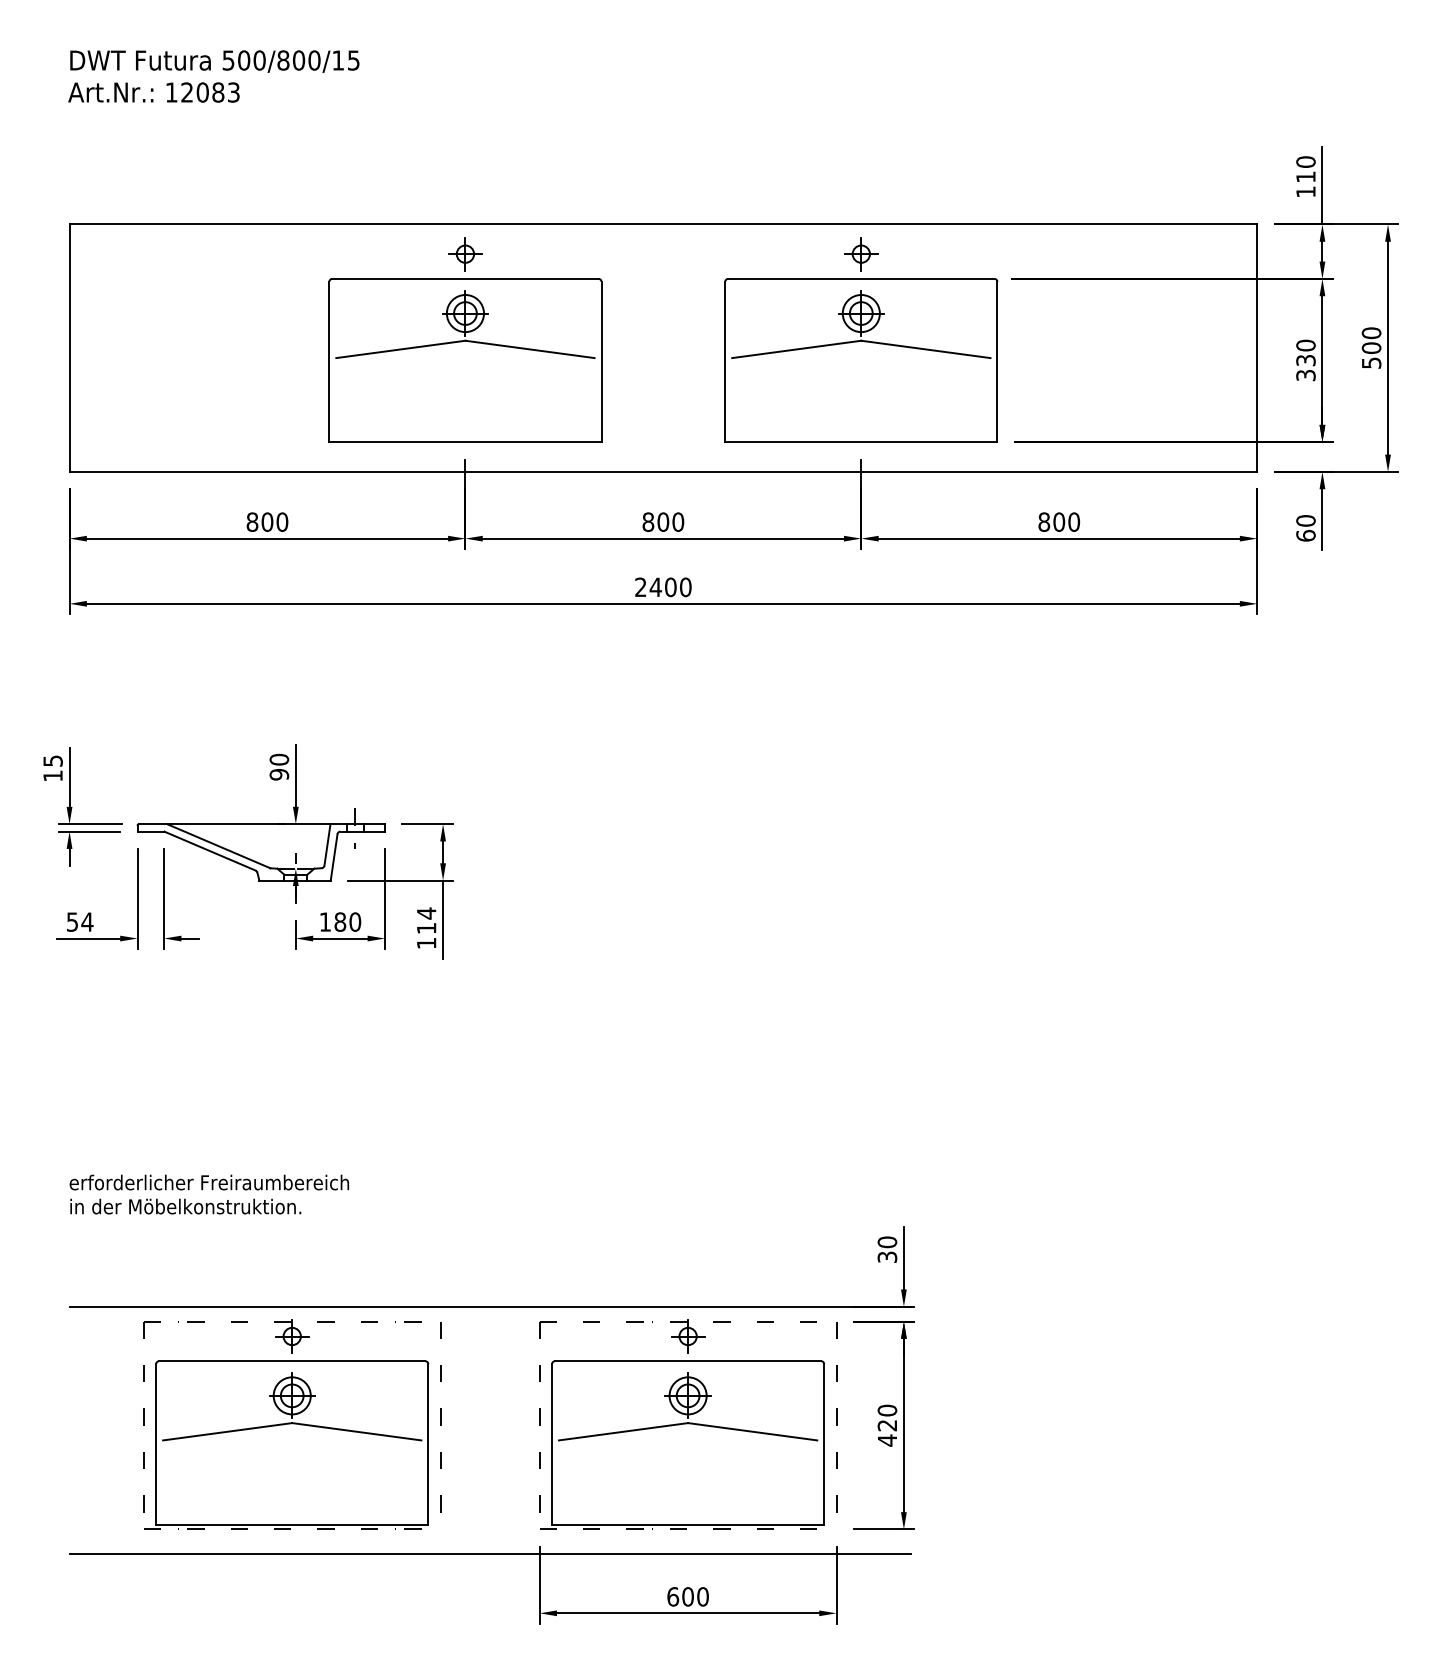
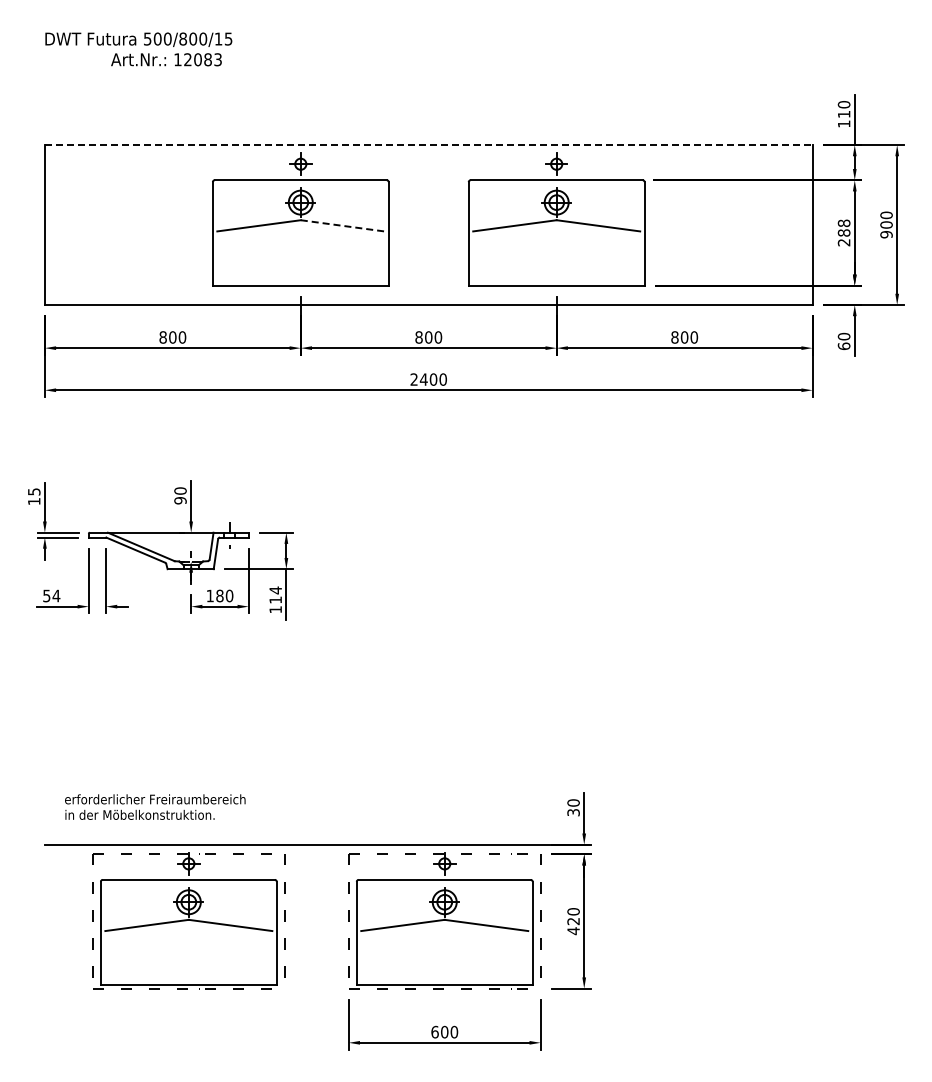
text: (154, 92) -> (166, 59), moved
line: (662, 225) -> (428, 145), solid -> dashed
line: (531, 348) -> (343, 225), solid -> dashed
text: (1304, 359) -> (843, 232), 330 -> 288
text: (1371, 362) -> (886, 234), 500 -> 900
text: (209, 1193) -> (155, 806), moved
line: (489, 1554) -> (316, 1004), removed

